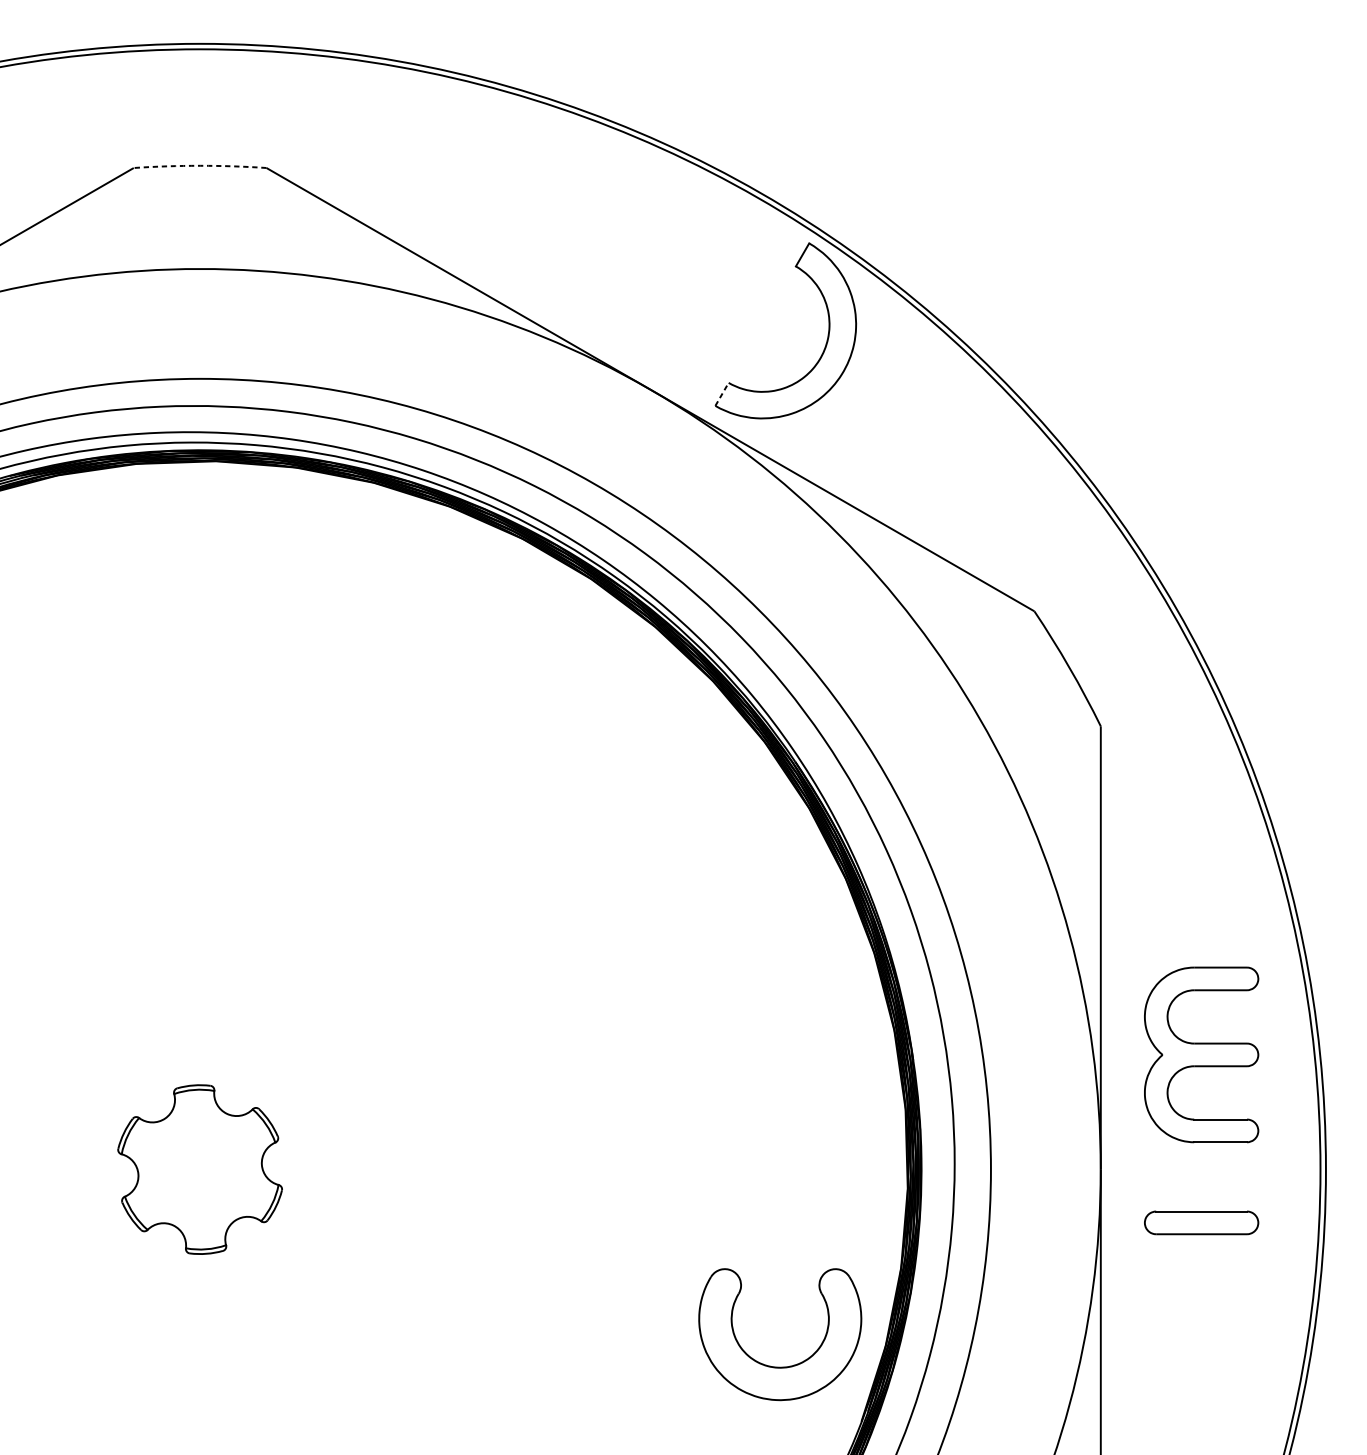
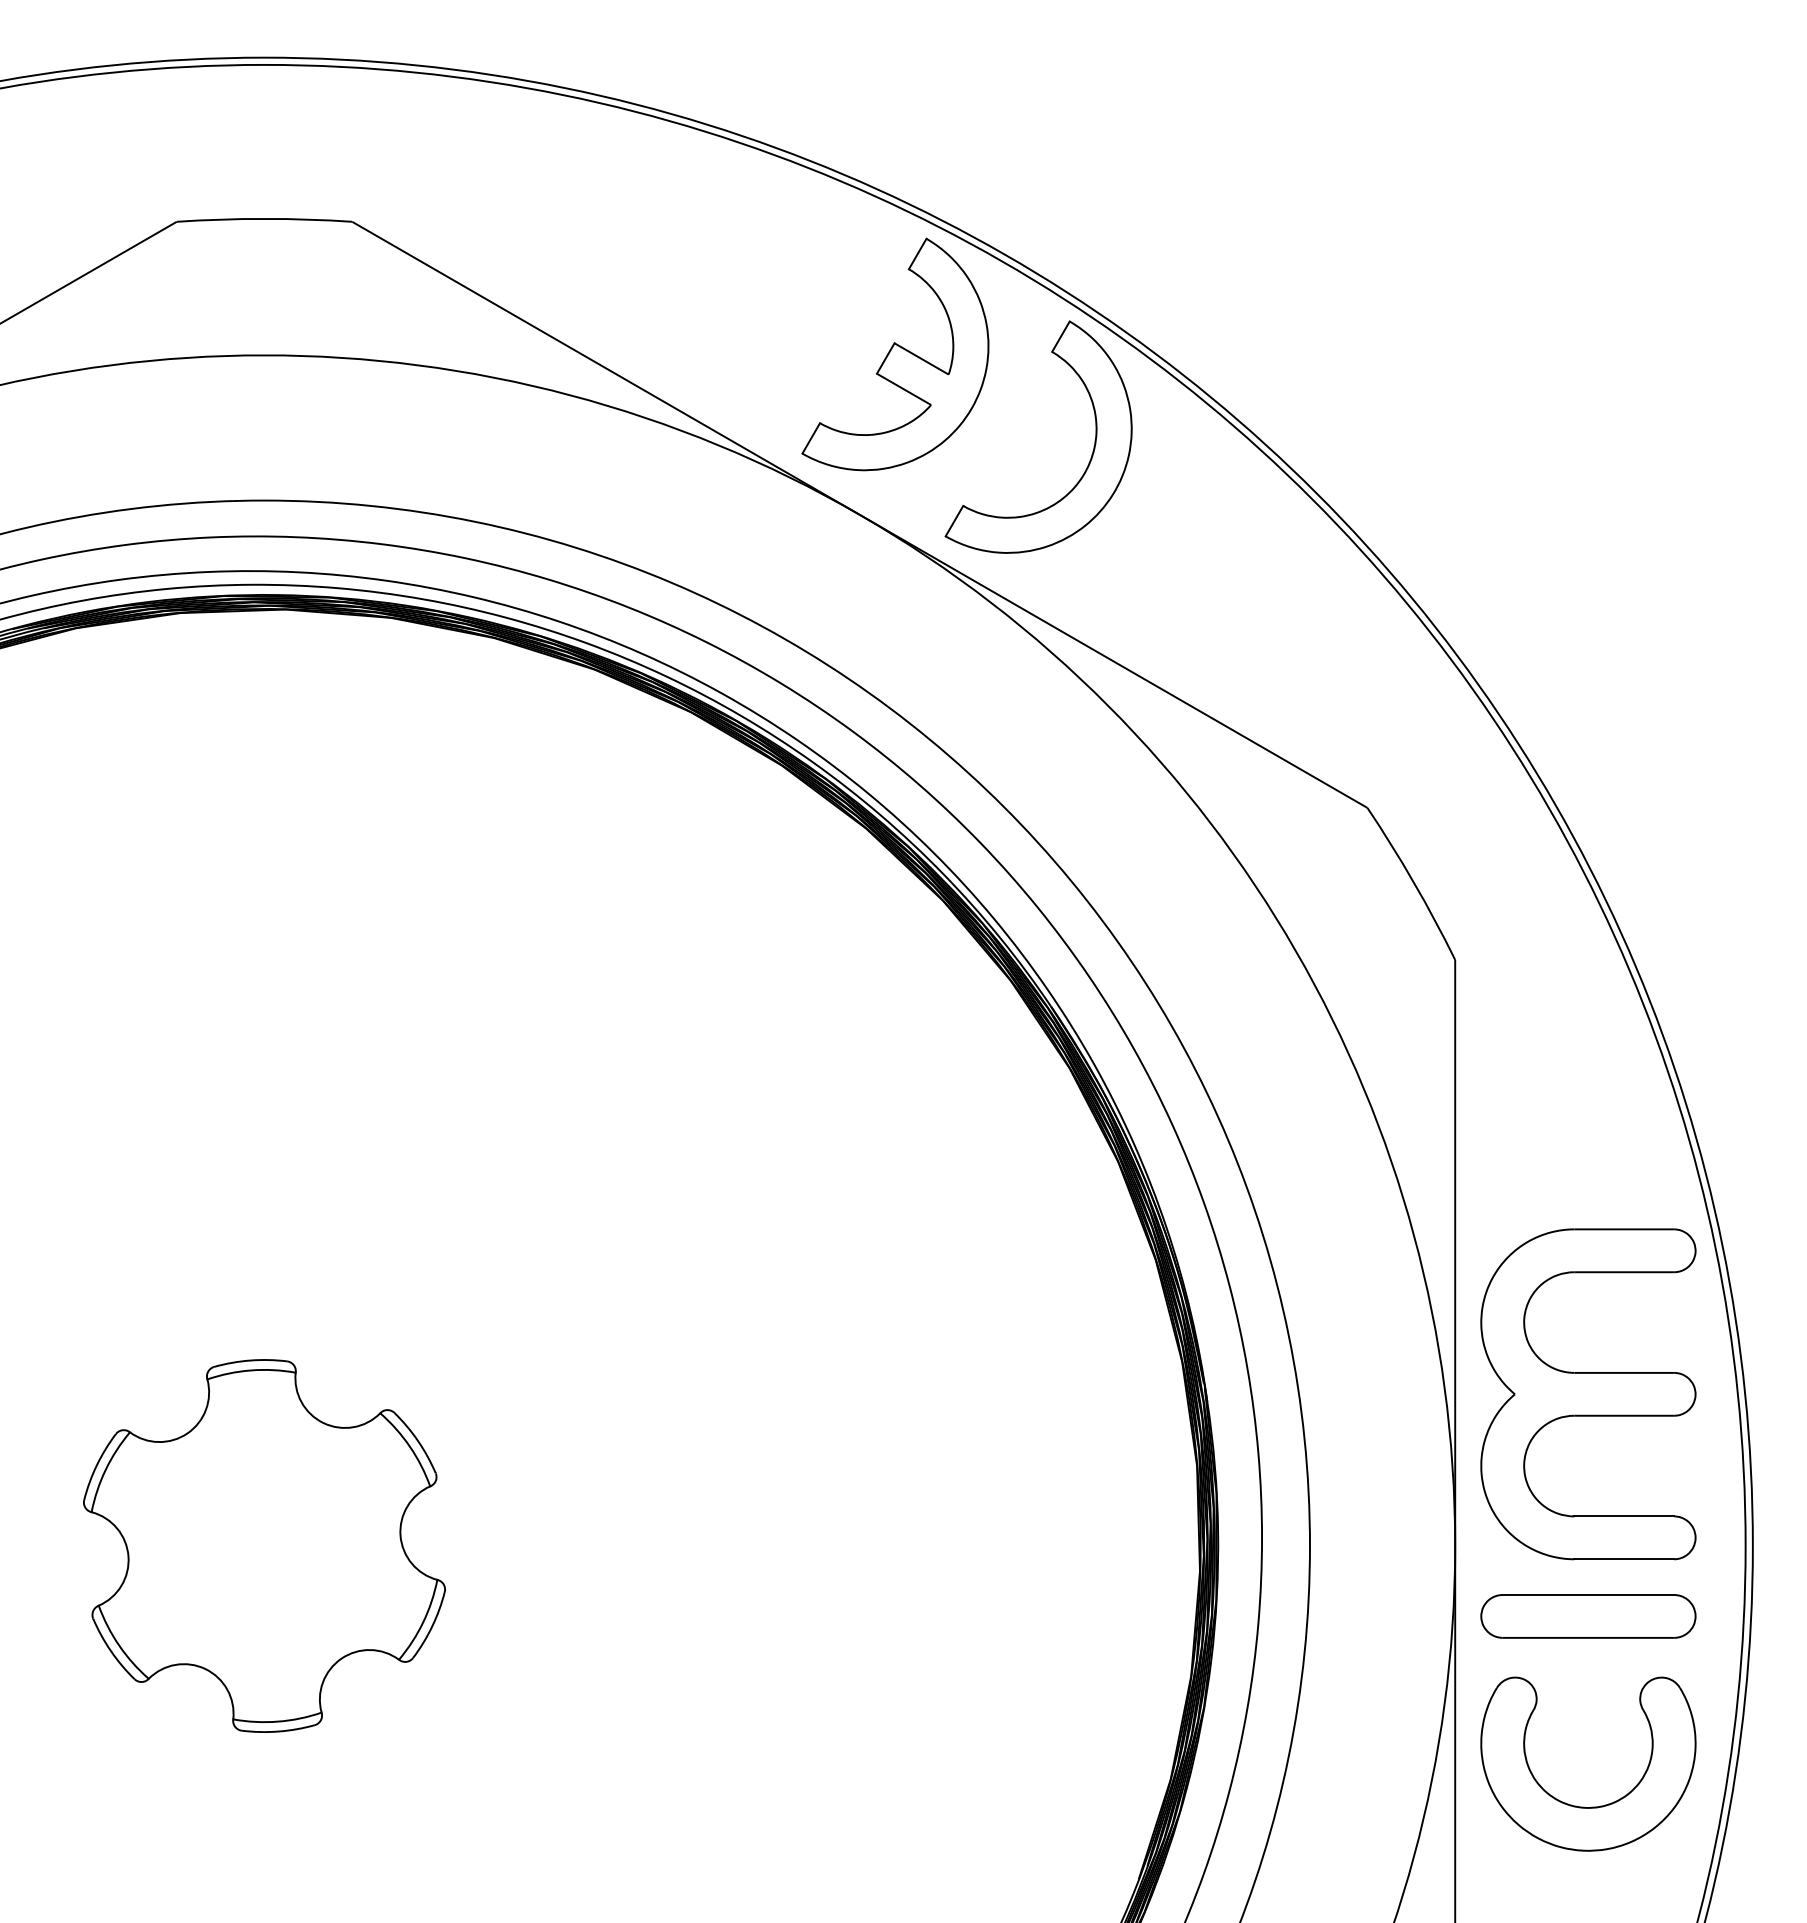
arc: (200, 165) -> (264, 218), dashed -> solid
part: (677, 268) -> (895, 354), added
line: (722, 394) -> (954, 521), dashed -> solid
part: (1201, 1055) -> (1588, 1394), size x1.43
part: (200, 1169) -> (264, 1545), size x1.67
part: (1201, 1222) -> (1588, 1616), size x1.43
part: (782, 1366) -> (1591, 1806), moved

